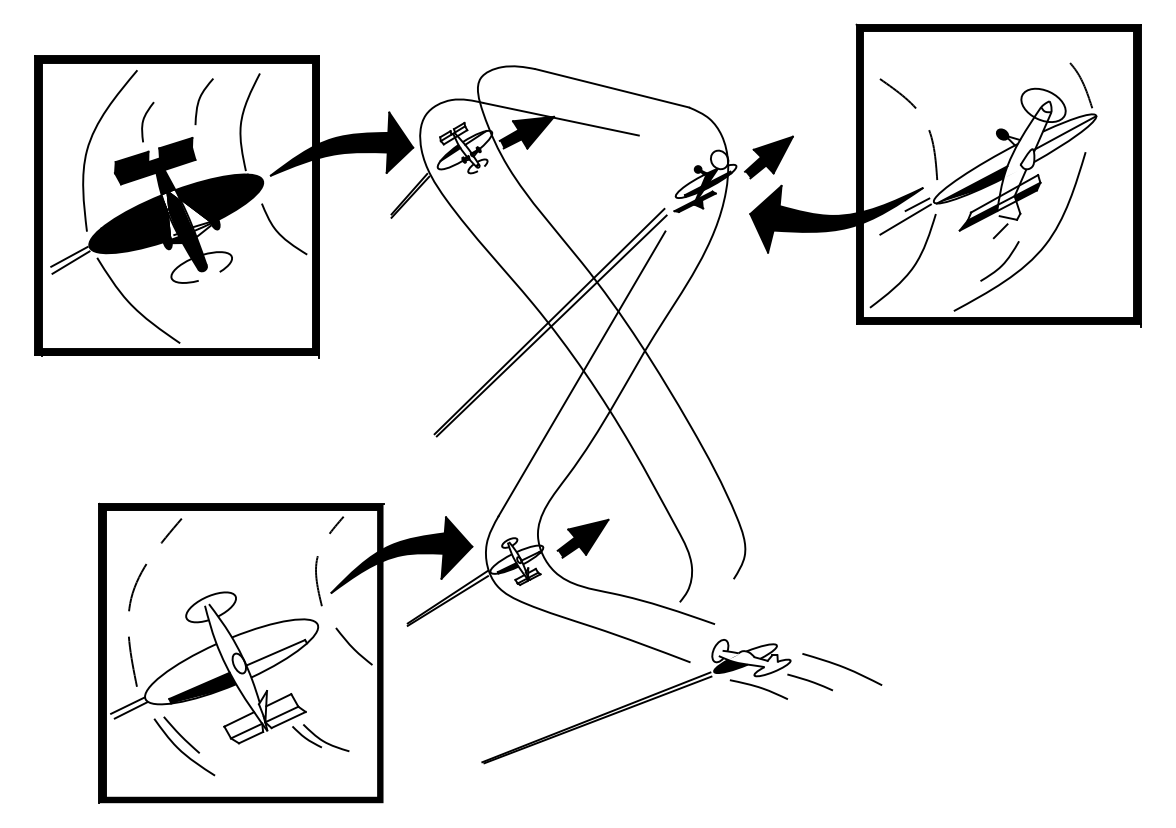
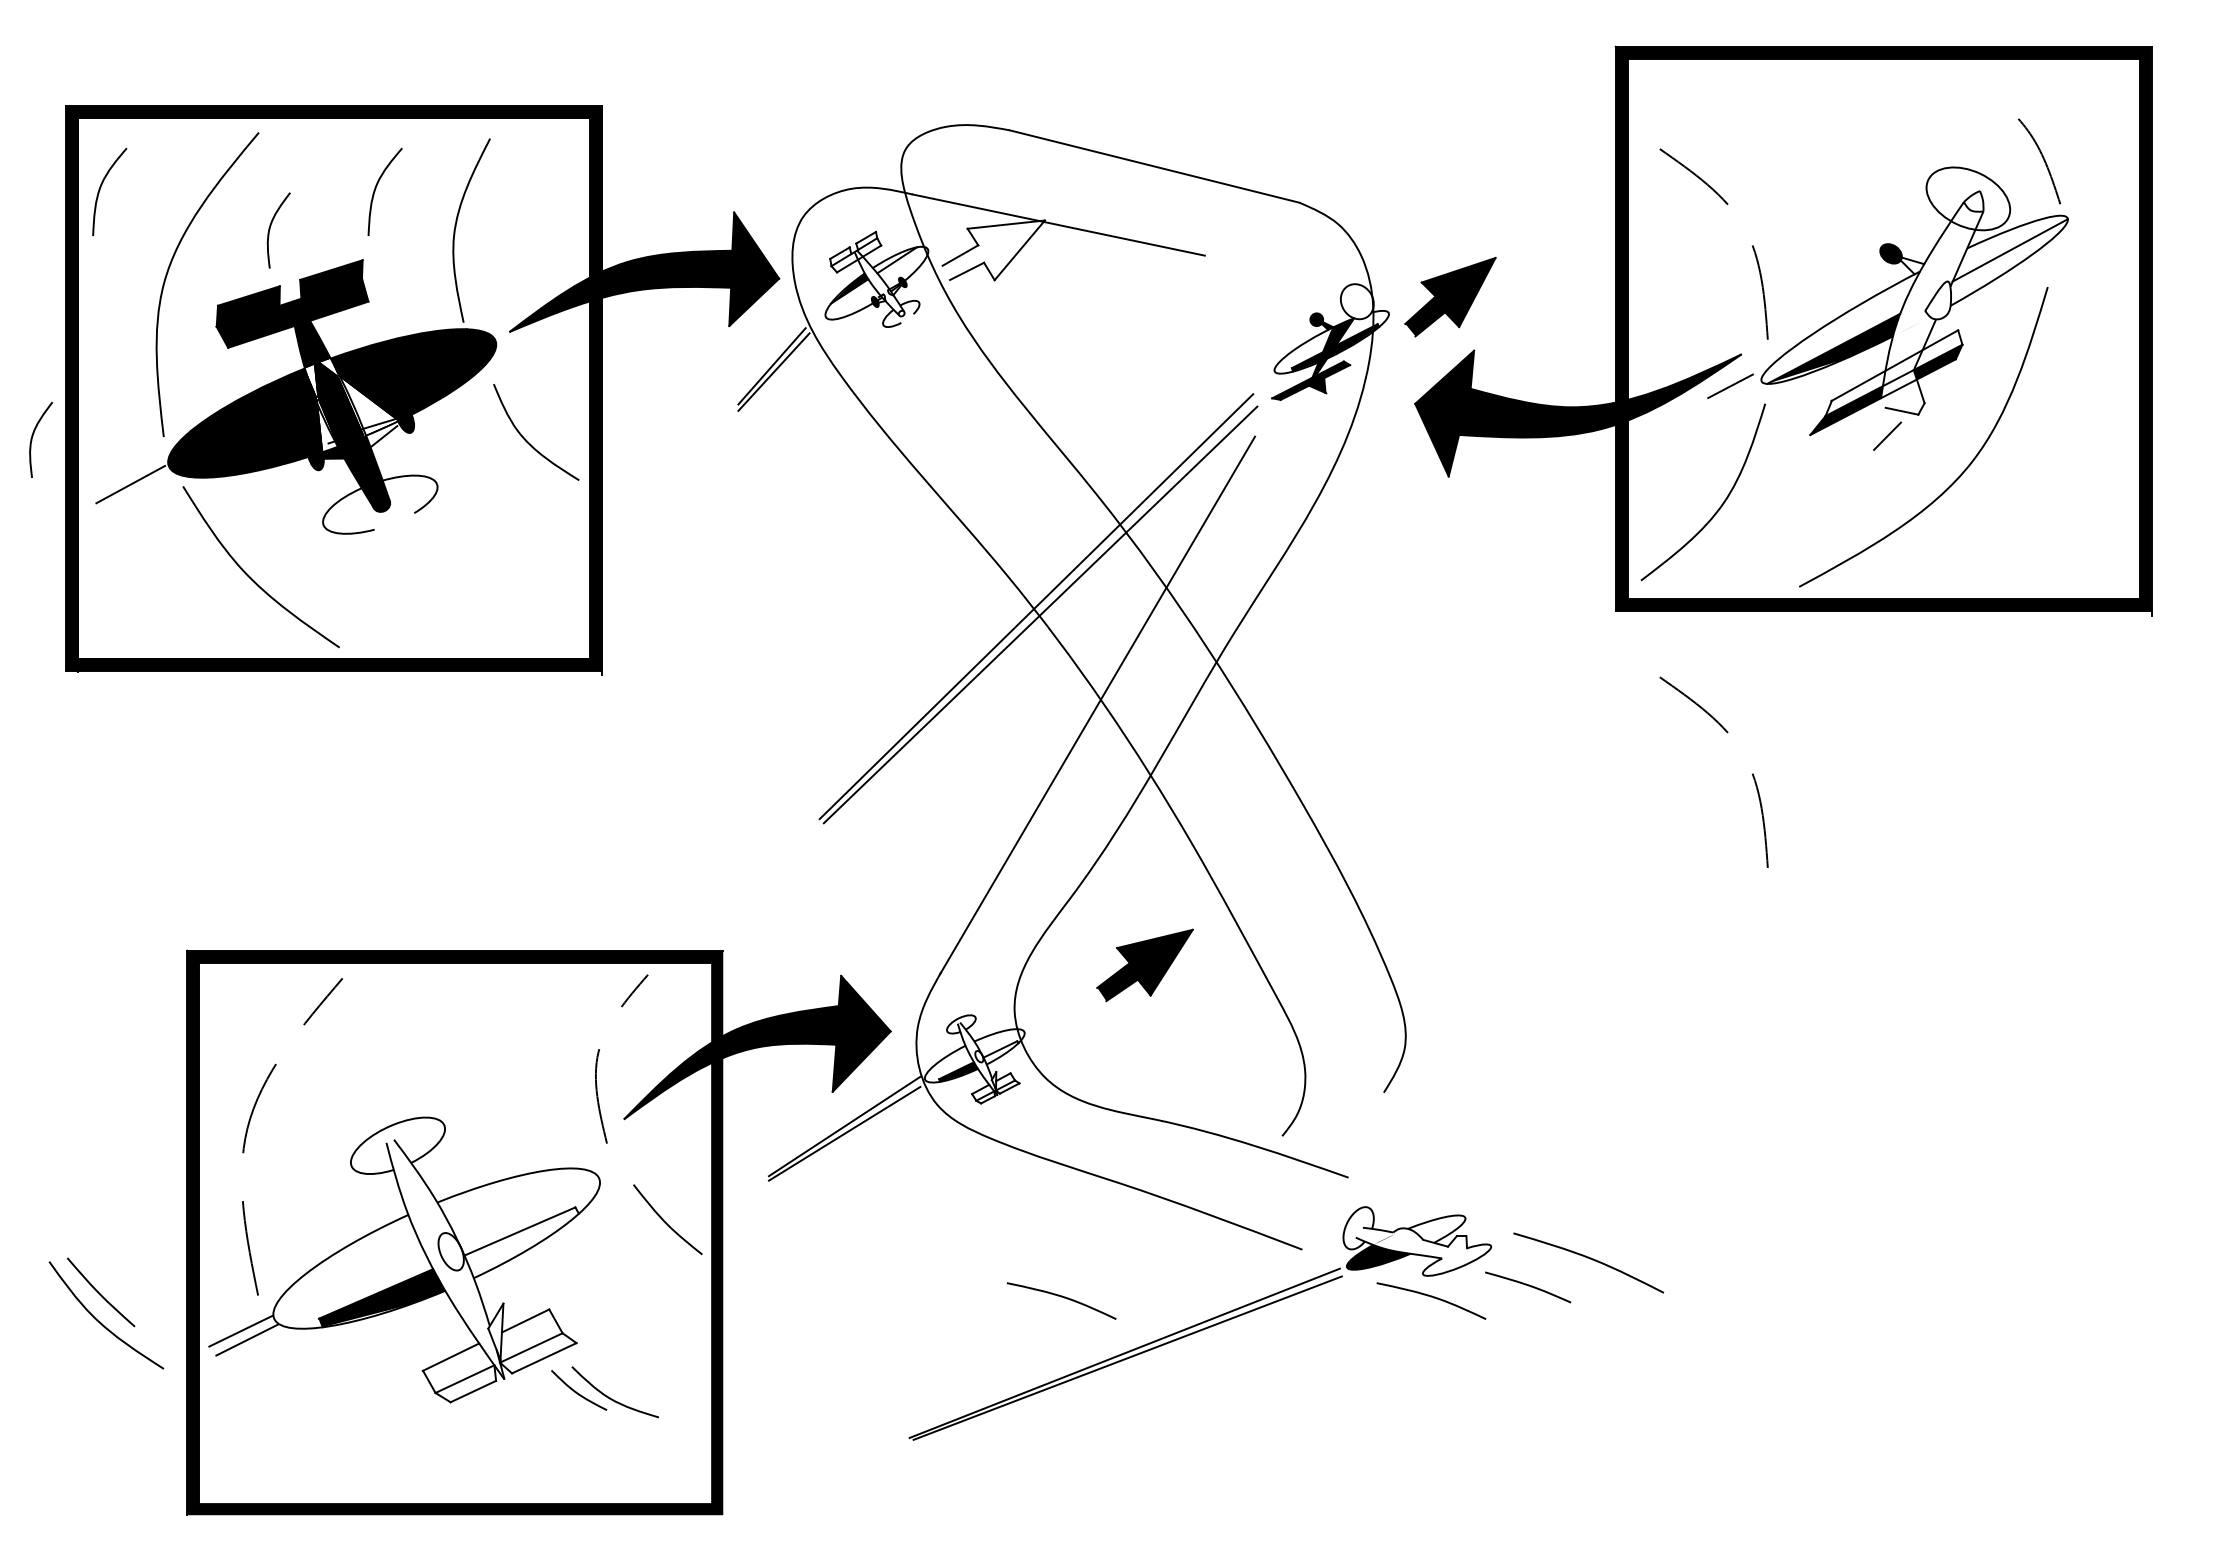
curve: (54, 99) -> (102, 187), added
fill: (526, 132) -> (992, 249), removed
line: (905, 219) -> (1707, 414), removed
curve: (18, 231) -> (34, 436), added
line: (70, 262) -> (132, 495), removed
curve: (1002, 263) -> (1890, 497), removed
curve: (928, 410) -> (1751, 774), added
part: (582, 538) -> (1143, 964), moved
curve: (563, 688) -> (1062, 1298), added
part: (184, 746) -> (106, 1313), moved

